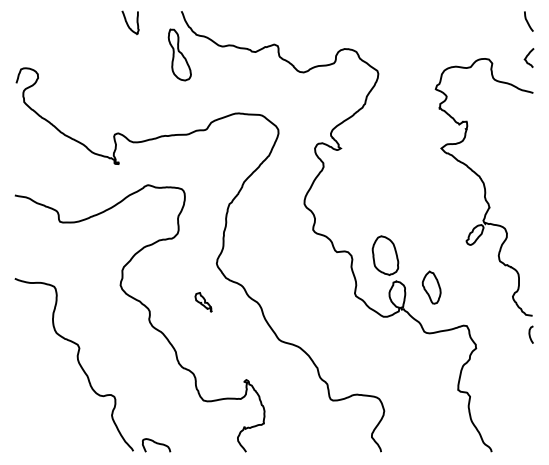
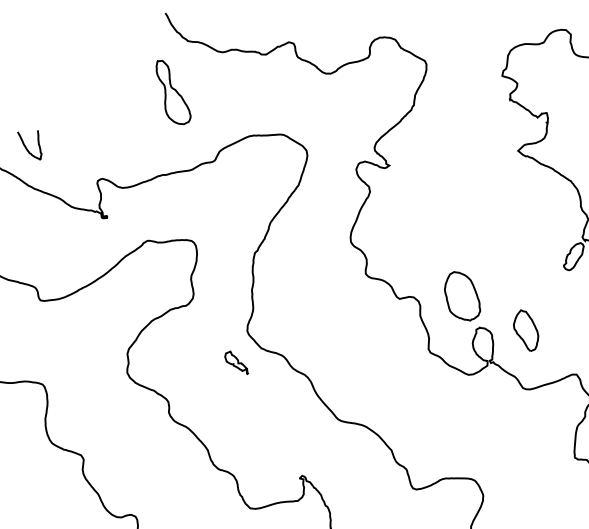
curve: (128, 24) -> (27, 148), moved
part: (179, 54) -> (172, 91), moved
part: (203, 302) -> (236, 363), moved

